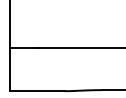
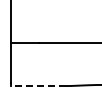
line: (36, 91) -> (37, 86), solid -> dashed

